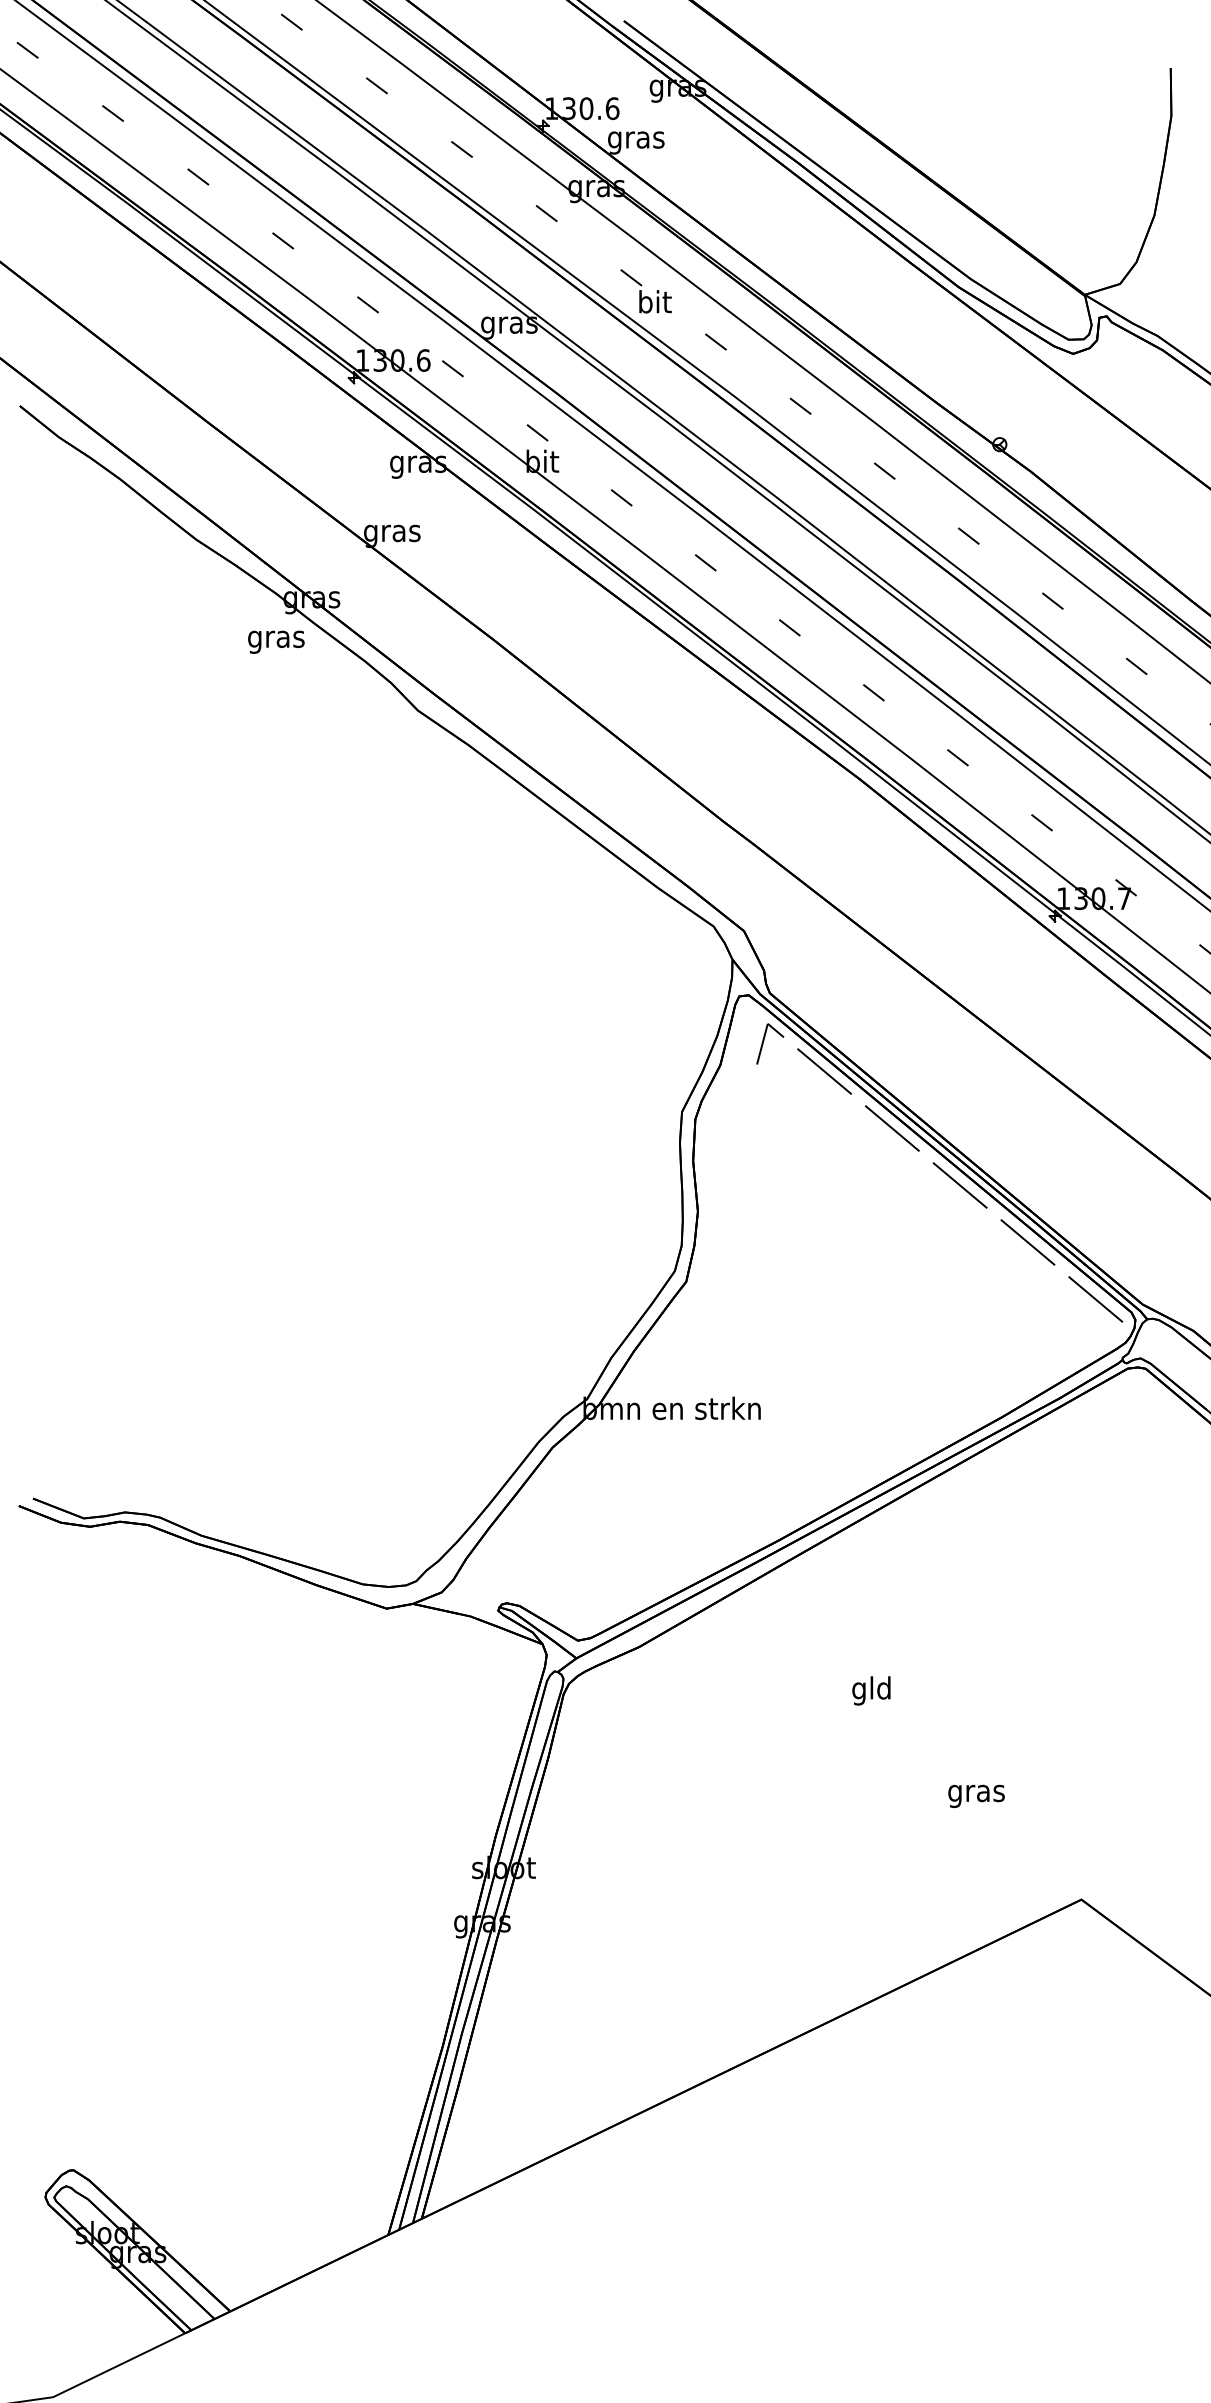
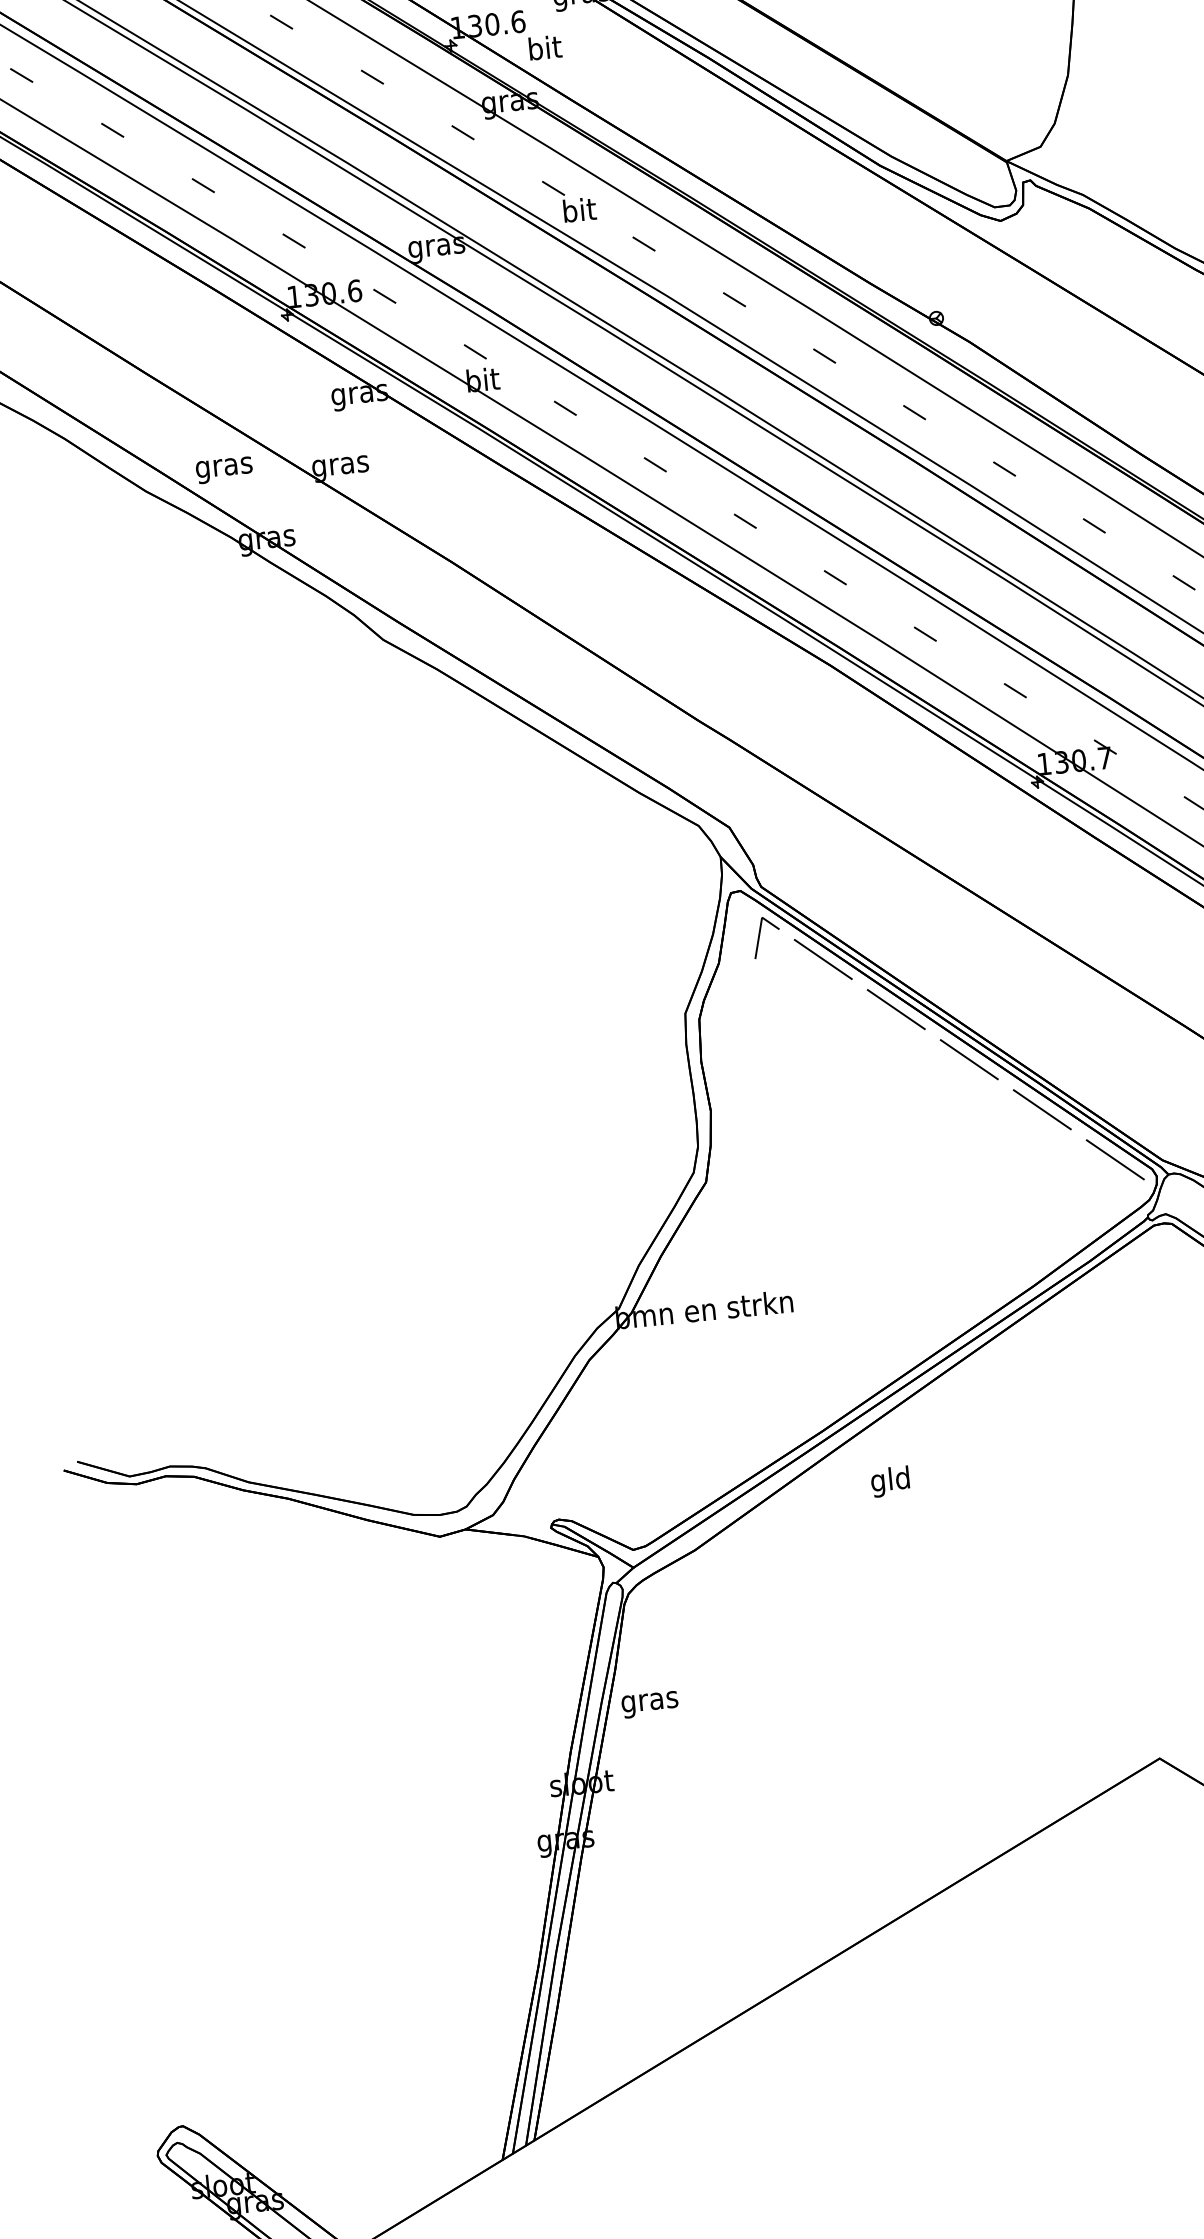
text: (636, 139) -> (545, 50), gras -> bit
text: (276, 641) -> (224, 469), moved
text: (871, 1690) -> (890, 1481), moved
text: (976, 1796) -> (650, 1704), moved

